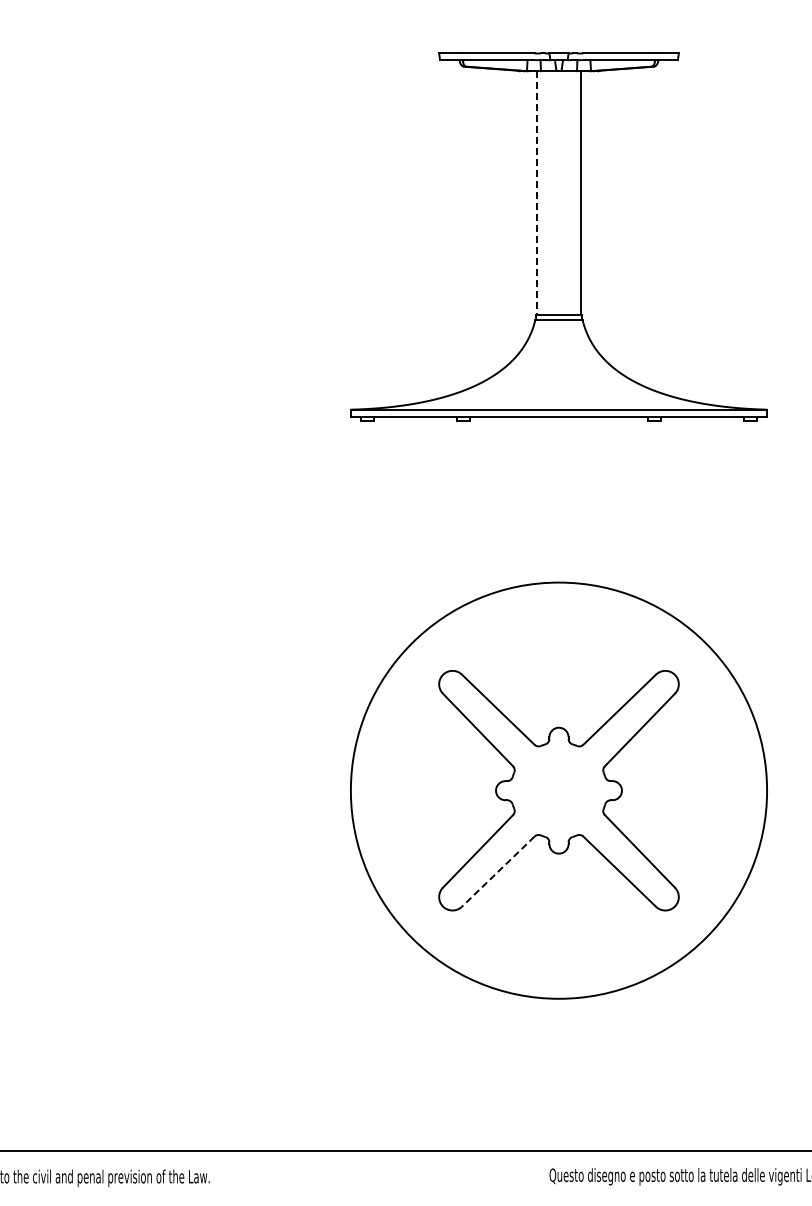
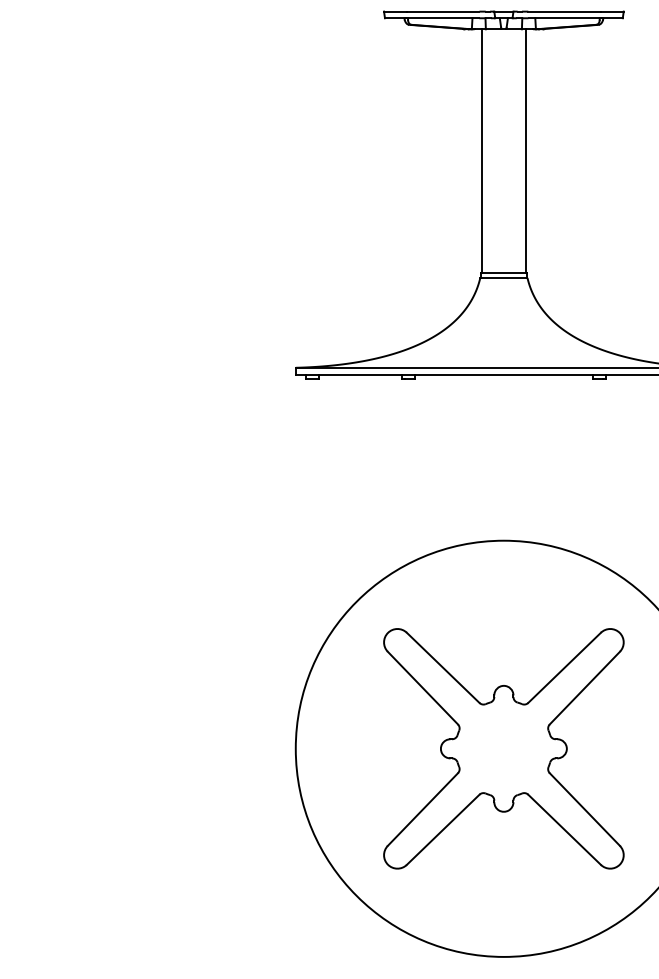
line: (536, 193) -> (481, 151), dashed -> solid
line: (497, 872) -> (442, 830), dashed -> solid

